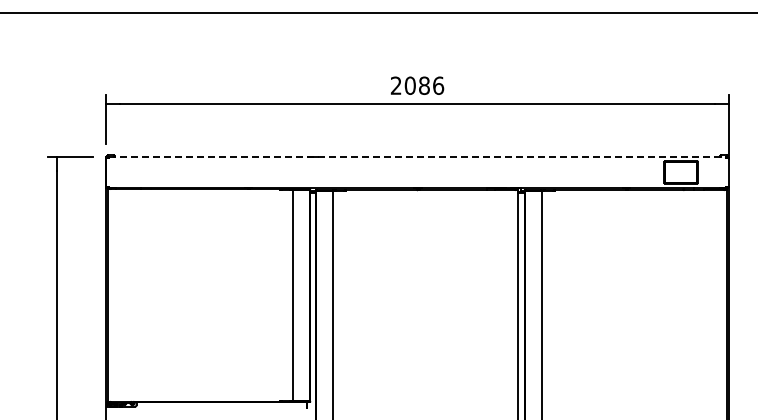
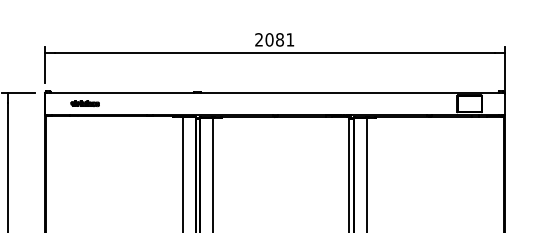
text: (438, 85) -> (290, 39), 2086 -> 2081
line: (417, 157) -> (274, 92), dashed -> solid
part: (160, 171) -> (84, 103), added

